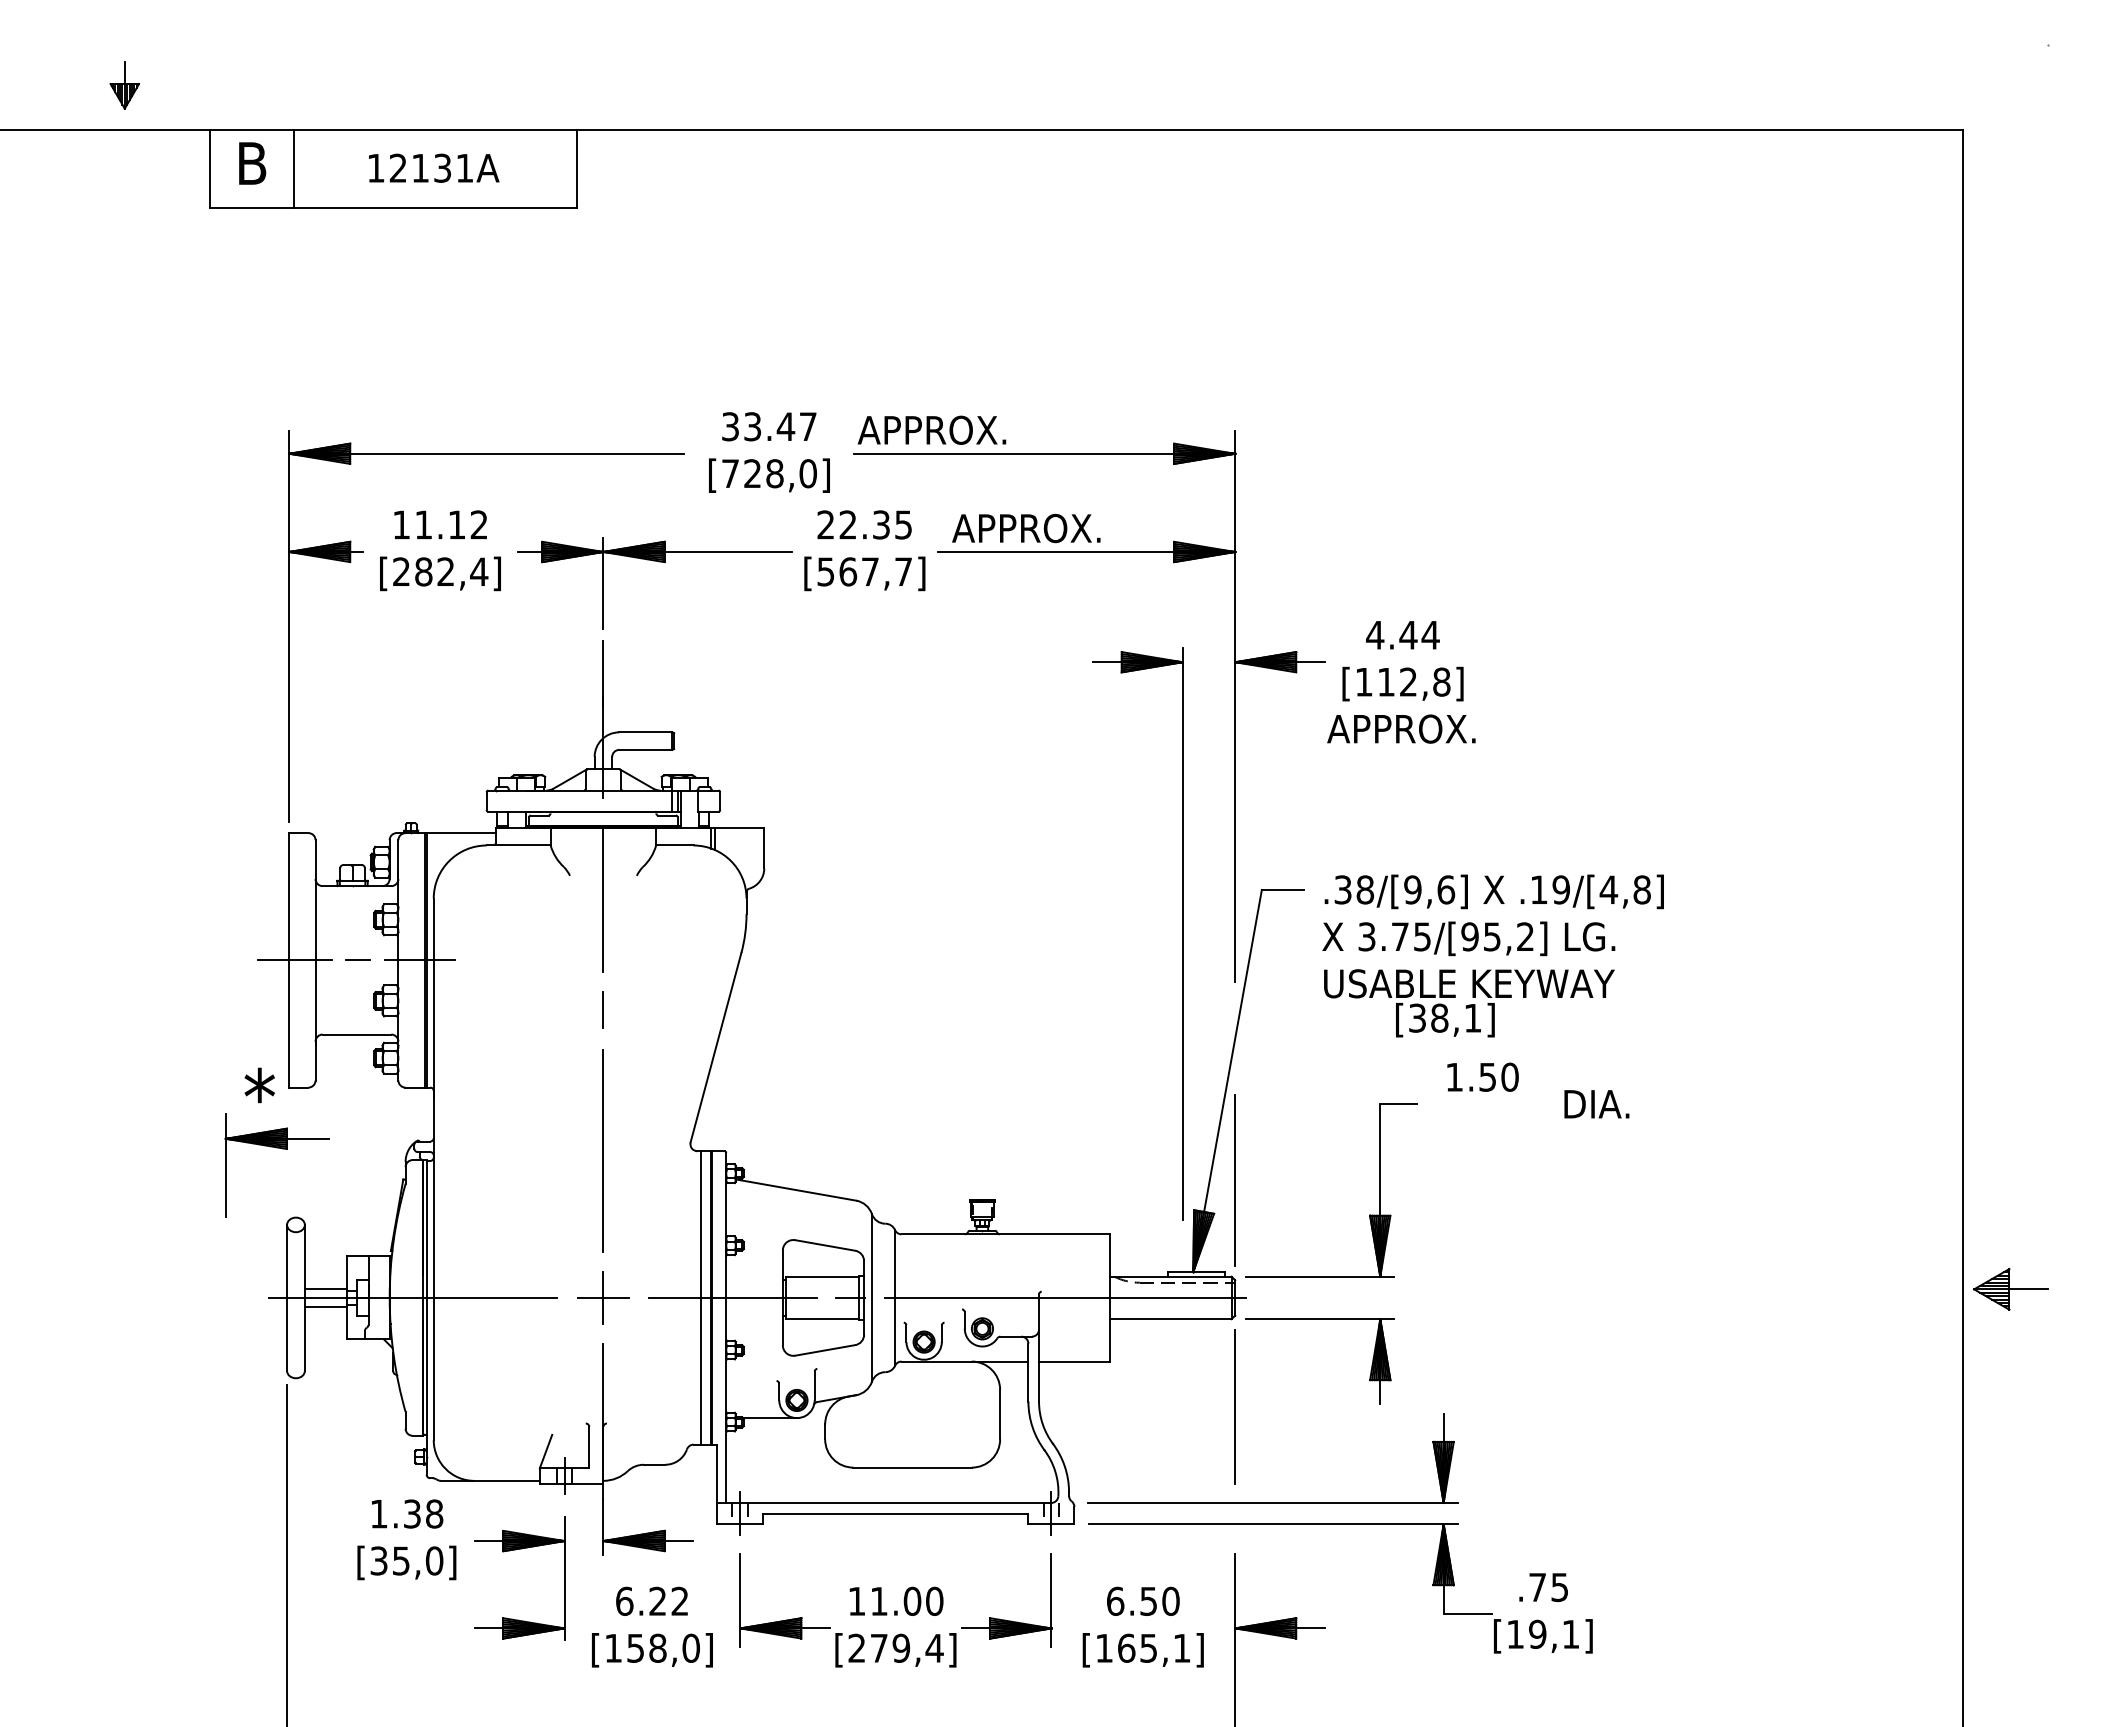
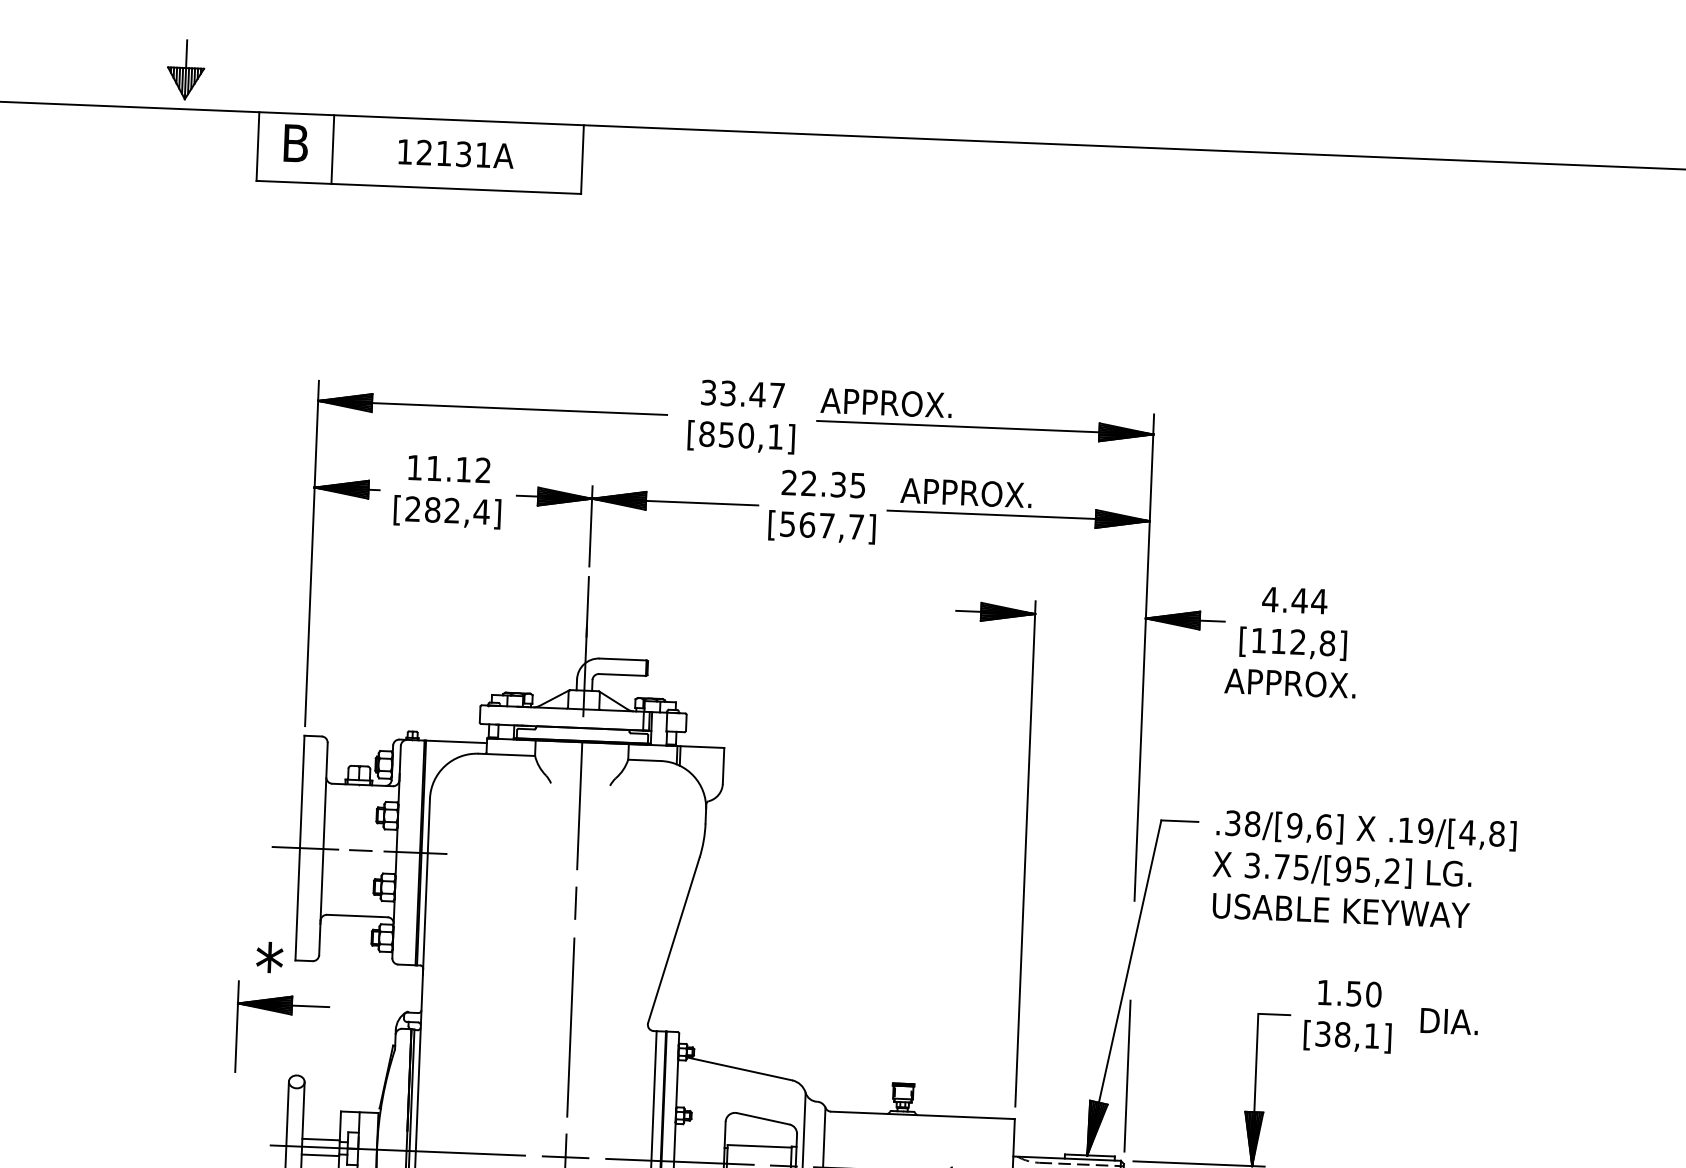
part: (124, 85) -> (185, 69), size x1.43
text: (769, 473) -> (741, 435), [728,0] -> [850,1]
part: (1182, 933) -> (1025, 853), moved
text: (1445, 1020) -> (1347, 1037), moved

